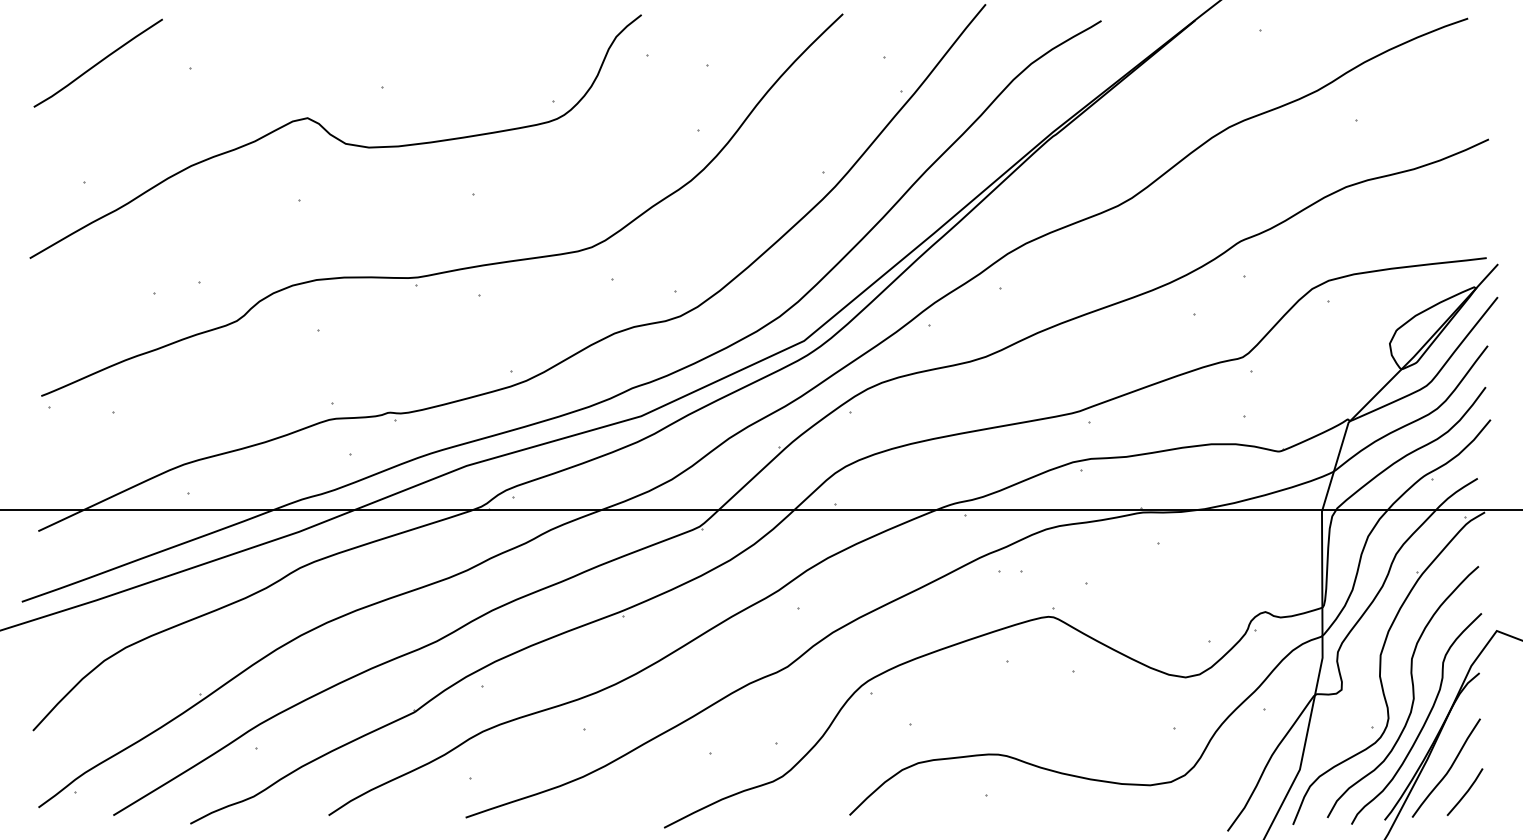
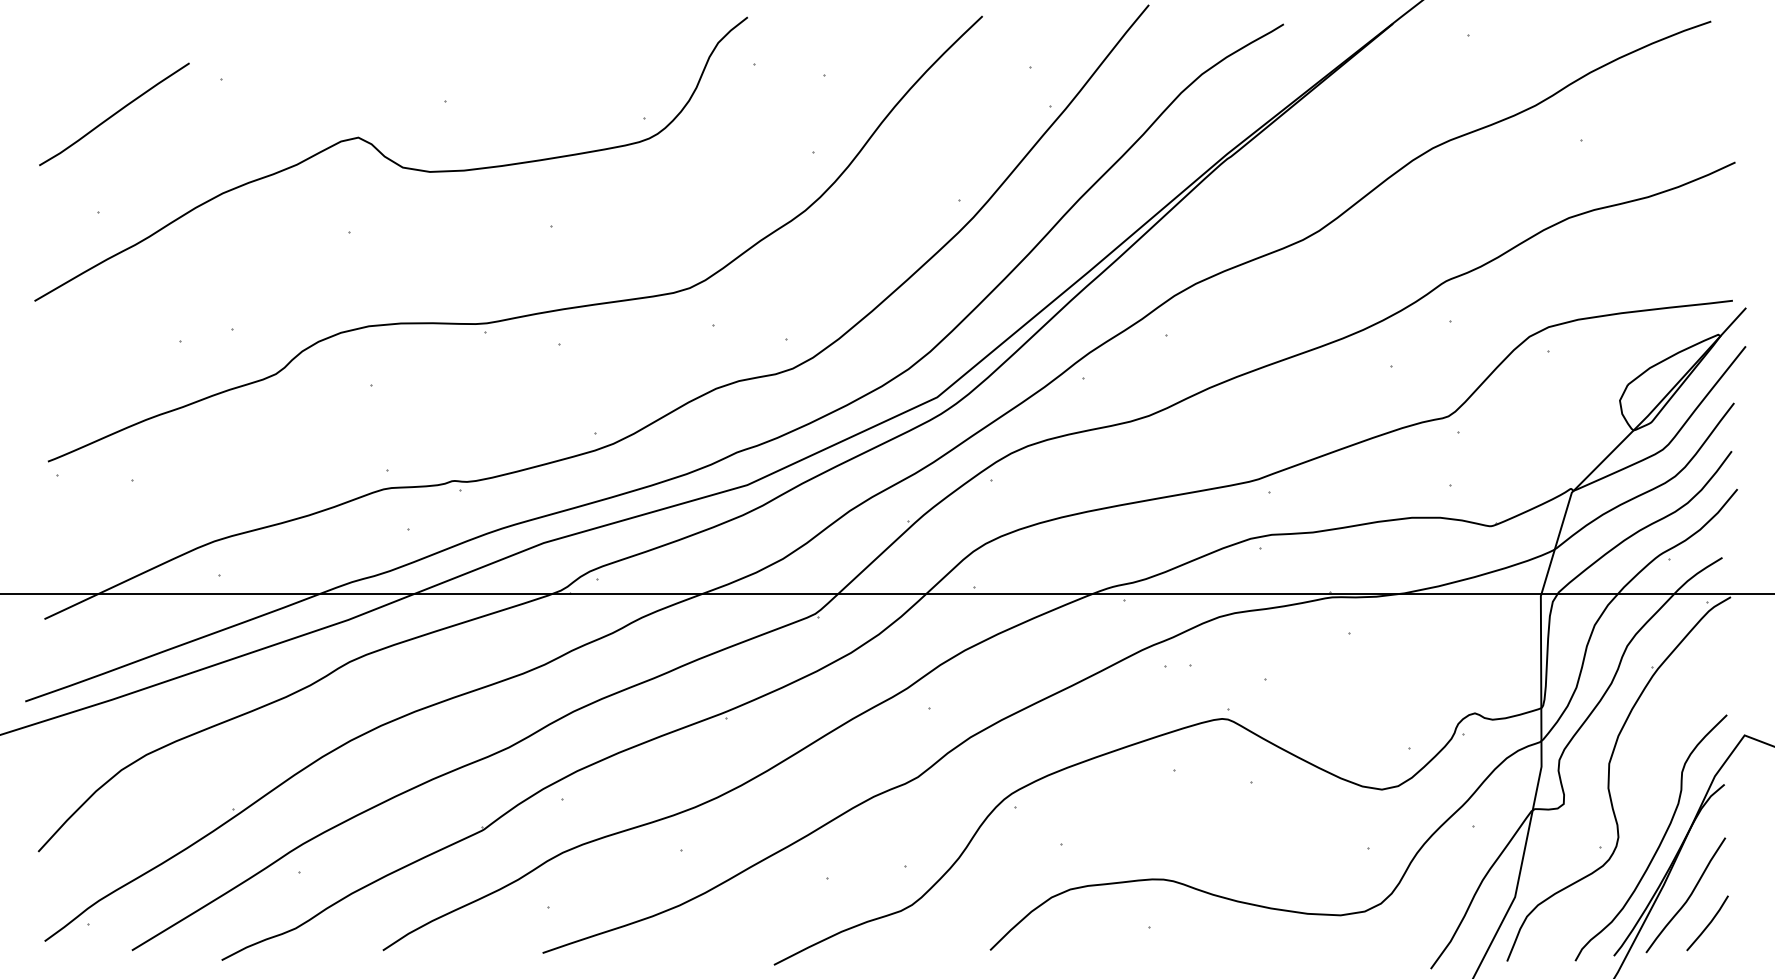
curve: (97, 62) -> (113, 113), moved
curve: (1412, 692) -> (1646, 807), removed

